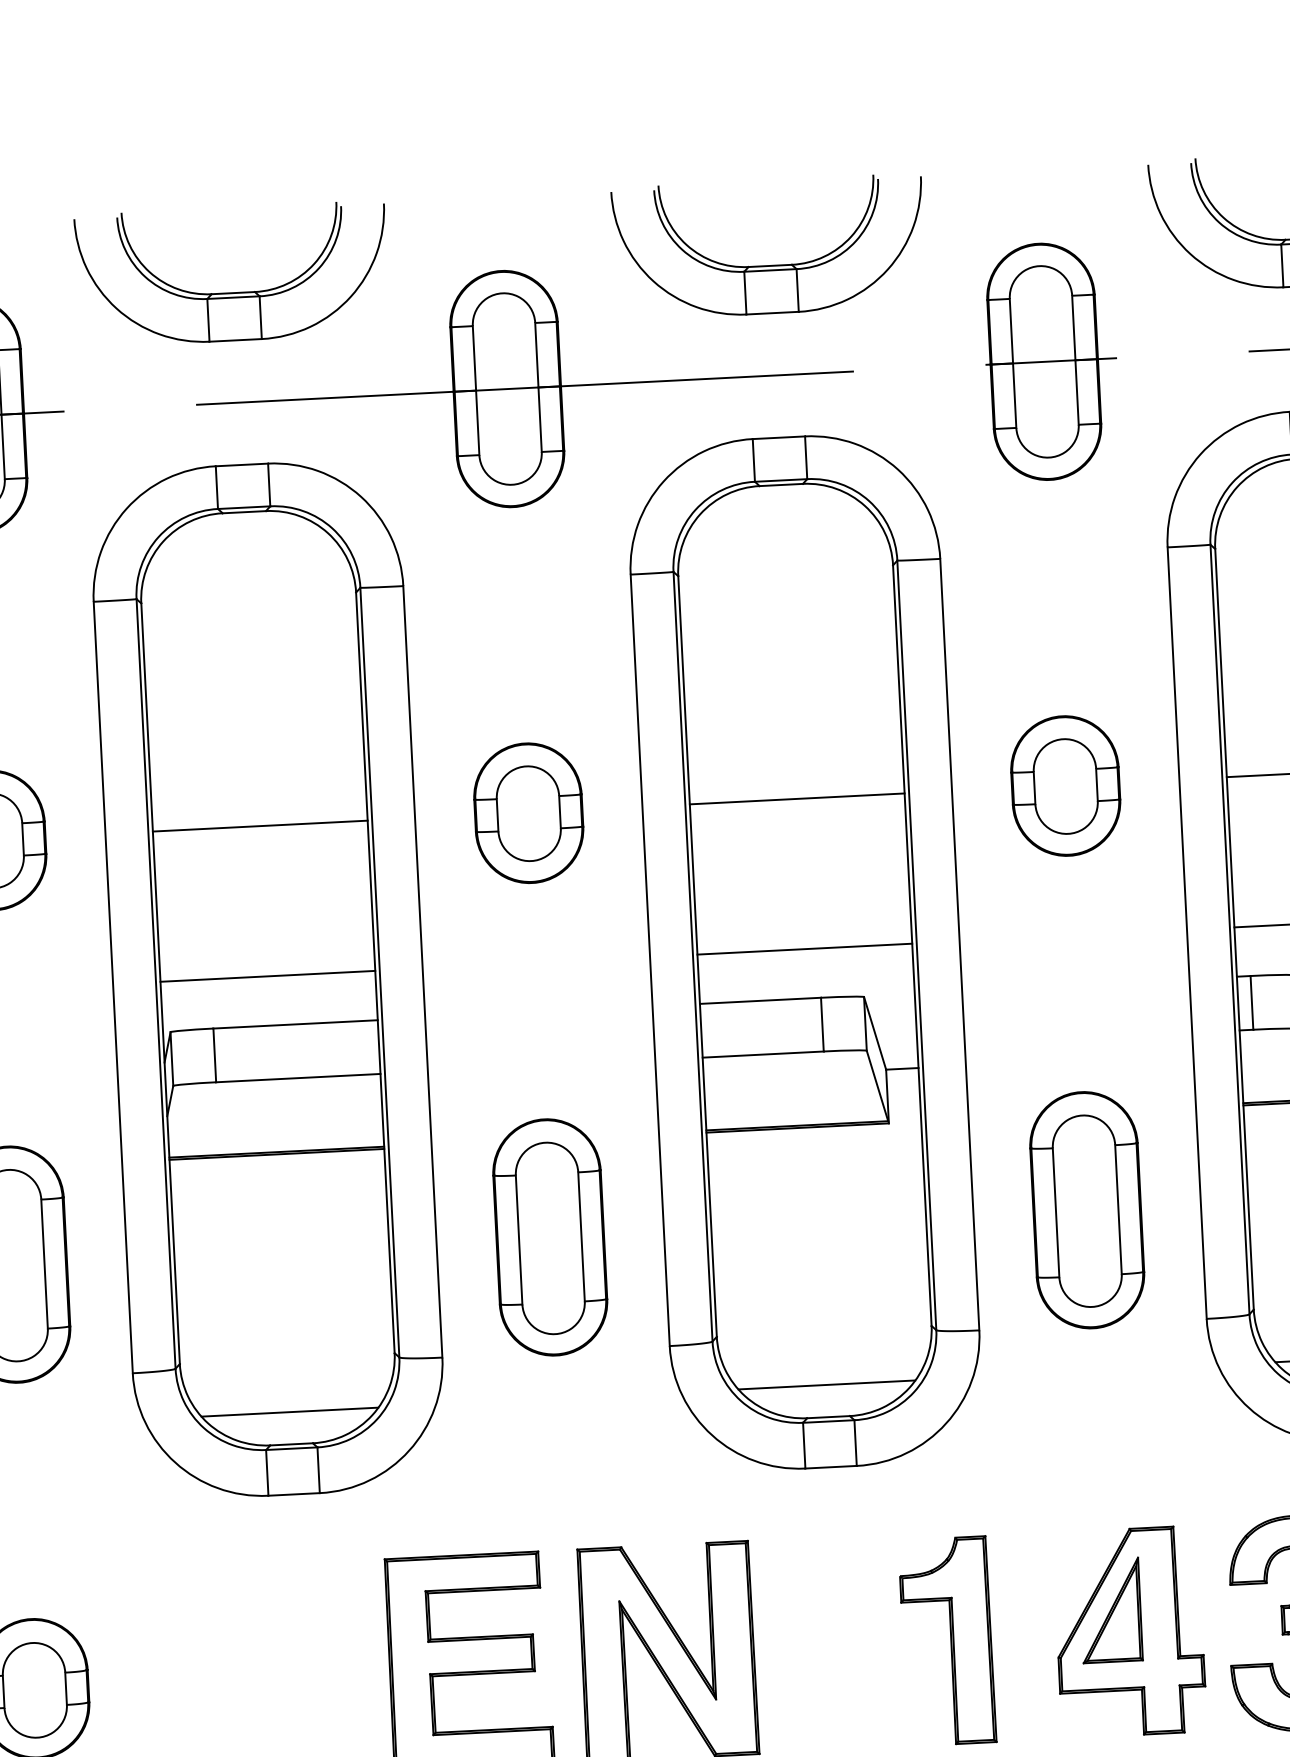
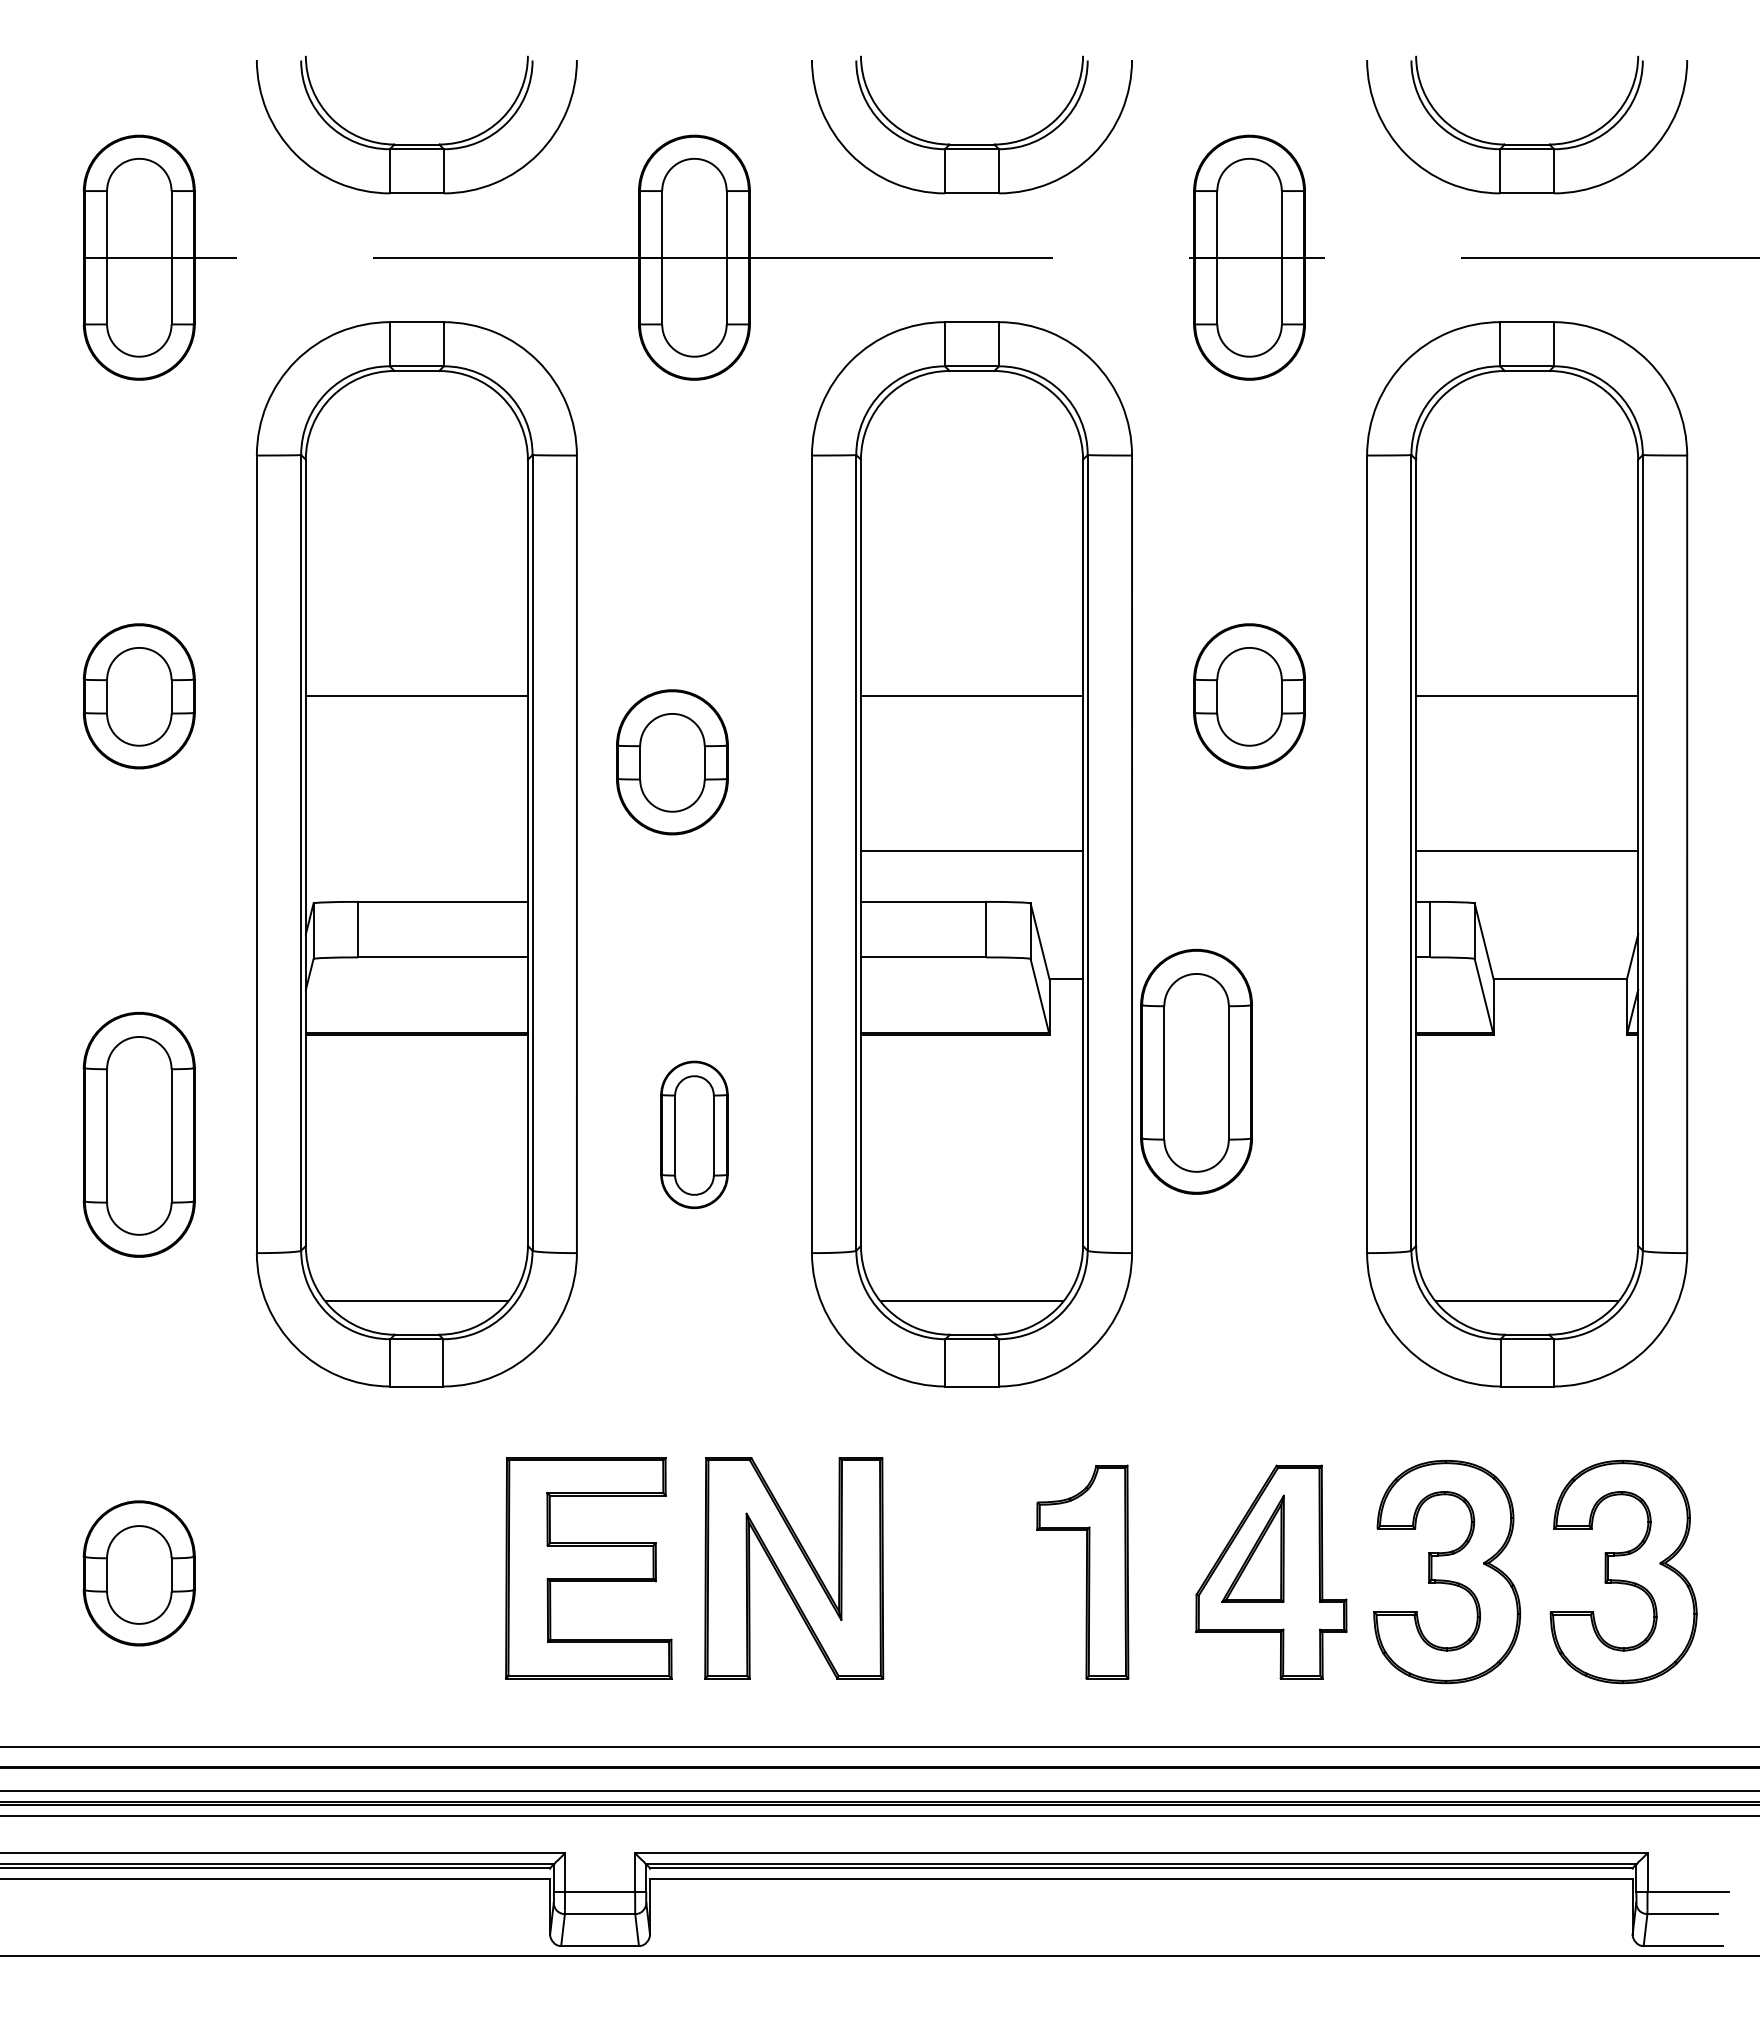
part: (528, 813) -> (672, 762), moved
line: (267, 975) -> (416, 850), removed
part: (1087, 1209) -> (1196, 1071), moved
part: (550, 1237) -> (694, 1134), size x0.6

